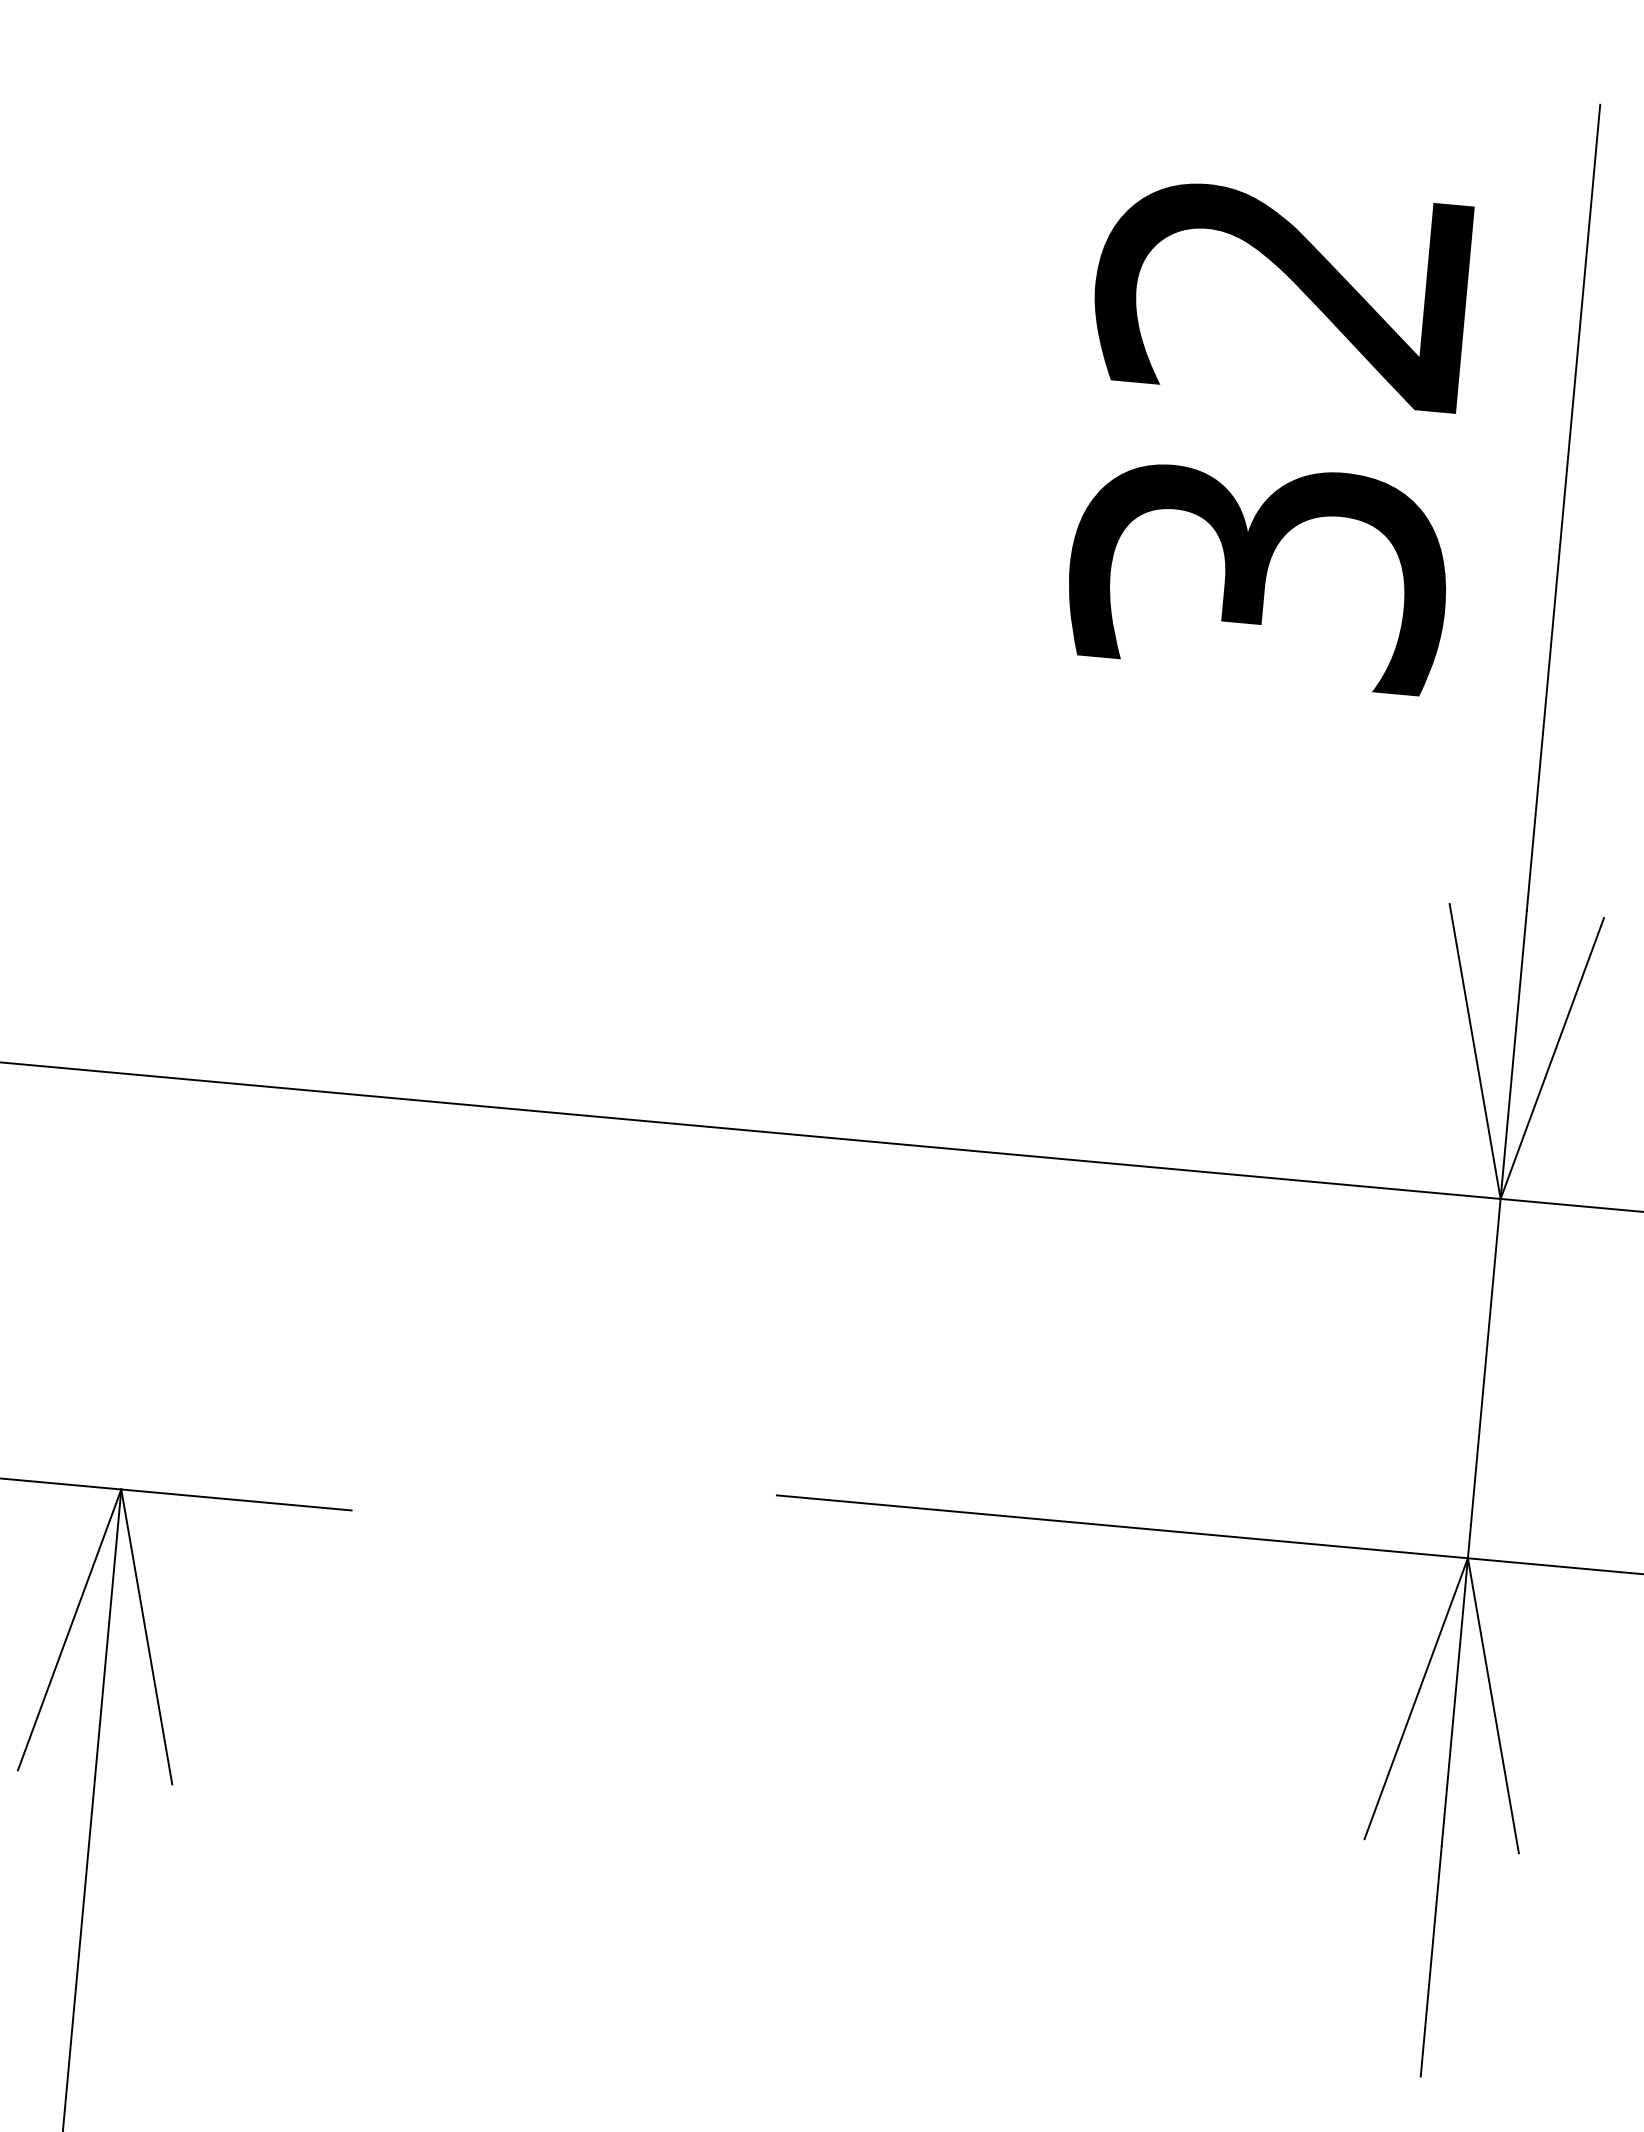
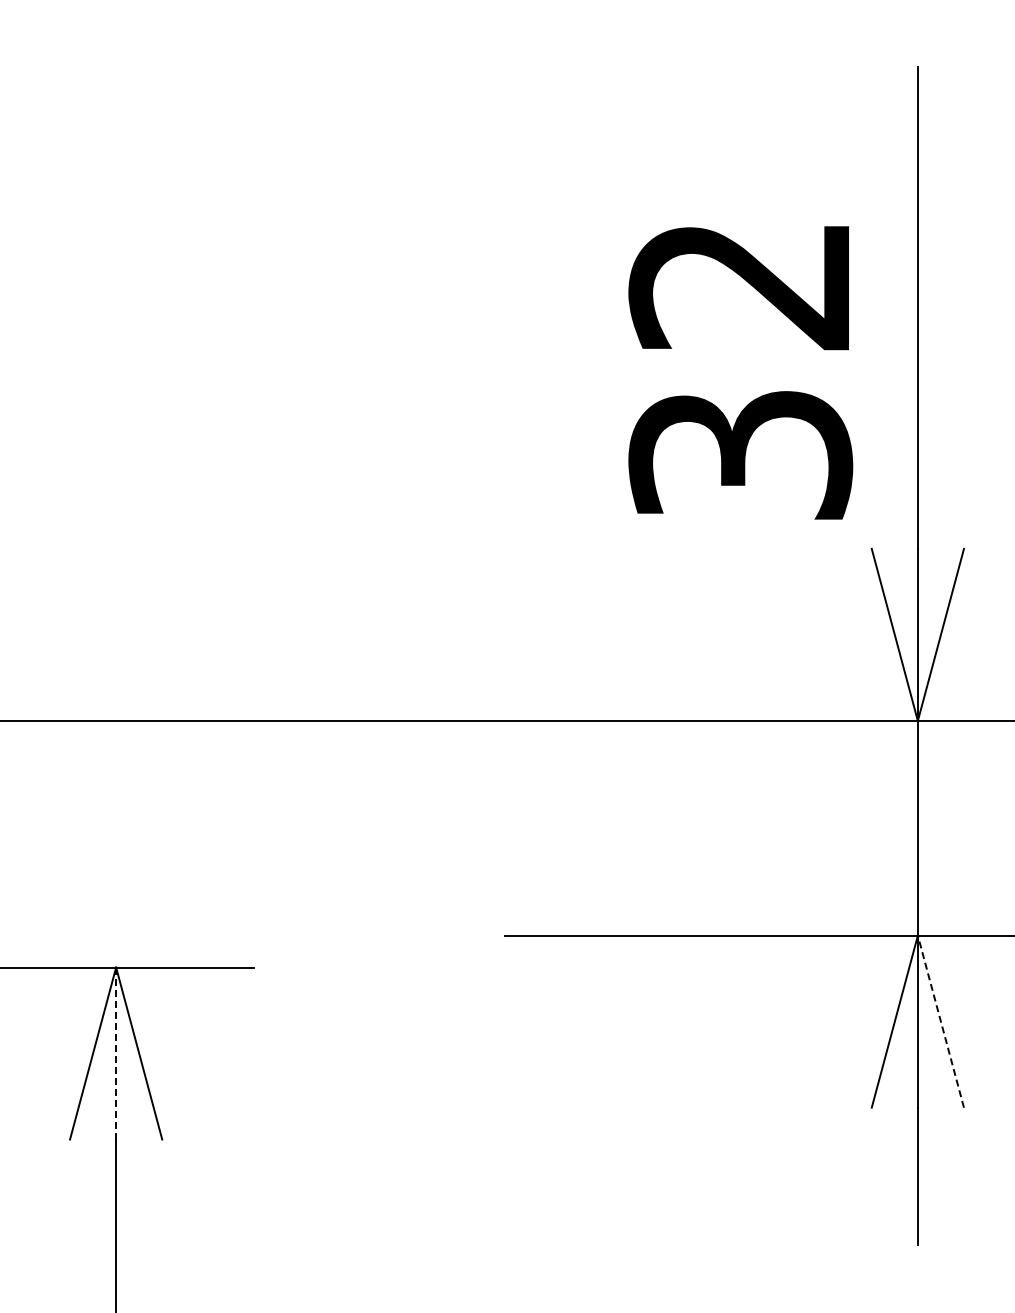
text: (1270, 434) -> (740, 372), moved
line: (108, 1635) -> (116, 1054), solid -> dashed
line: (1492, 1705) -> (940, 1021), solid -> dashed

